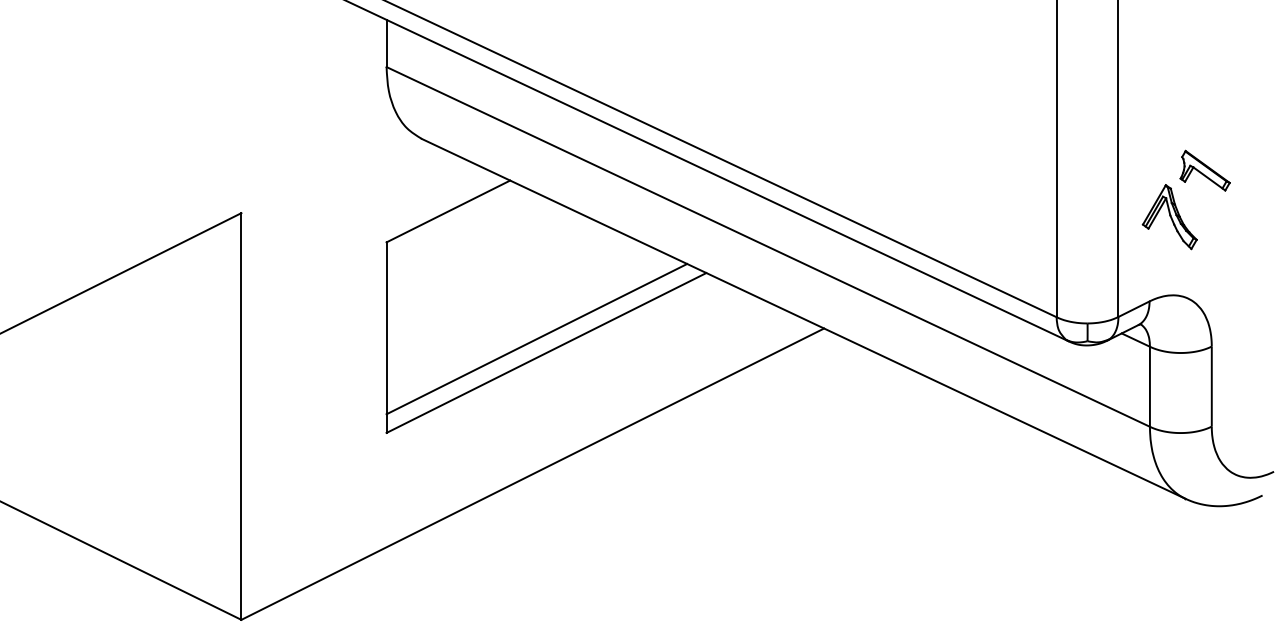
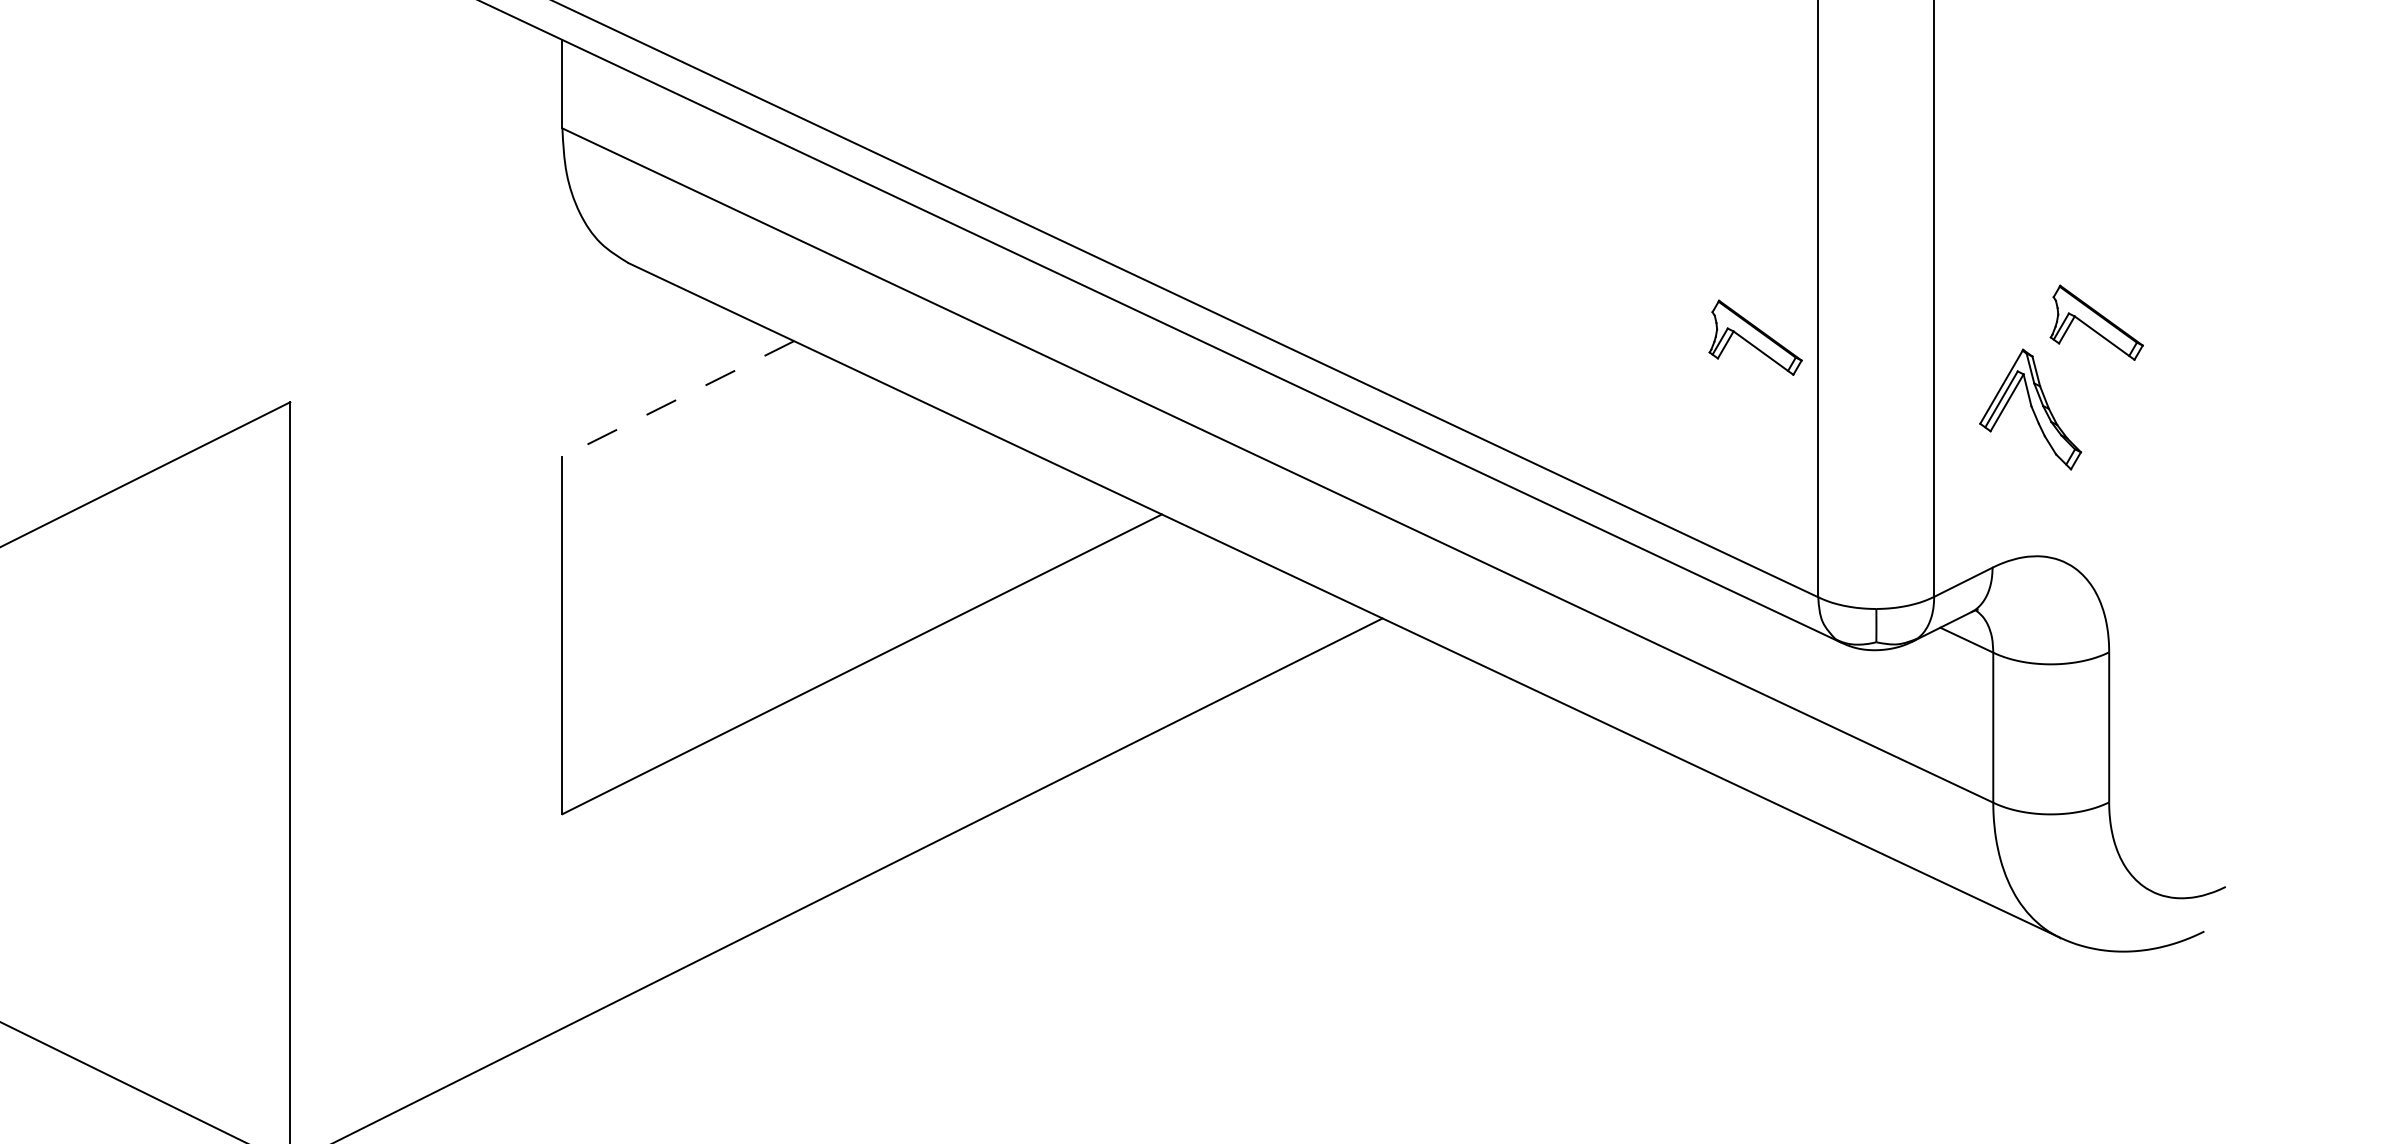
part: (1022, 178) -> (1754, 337), added
line: (447, 211) -> (676, 399), solid -> dashed
line: (536, 338) -> (843, 637), removed

